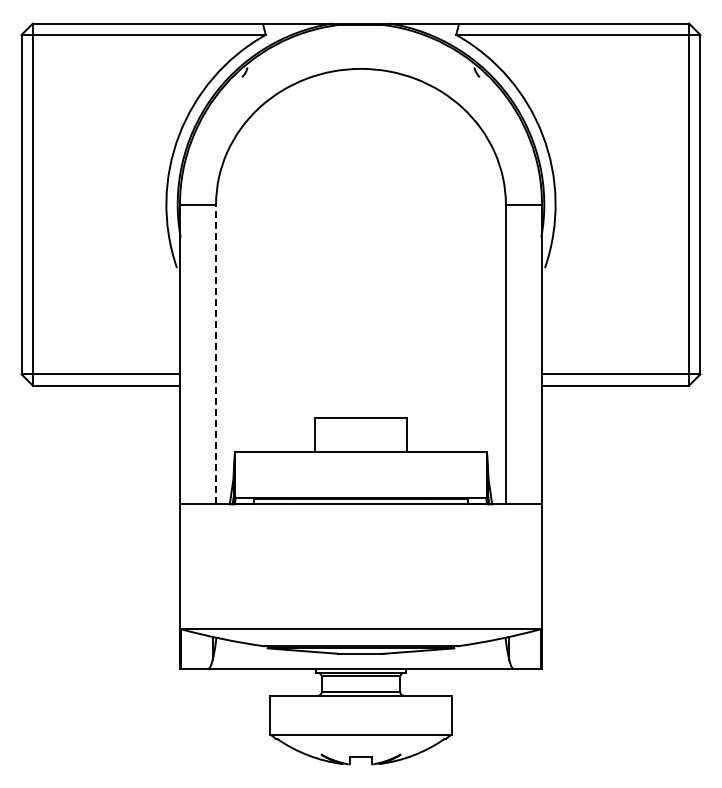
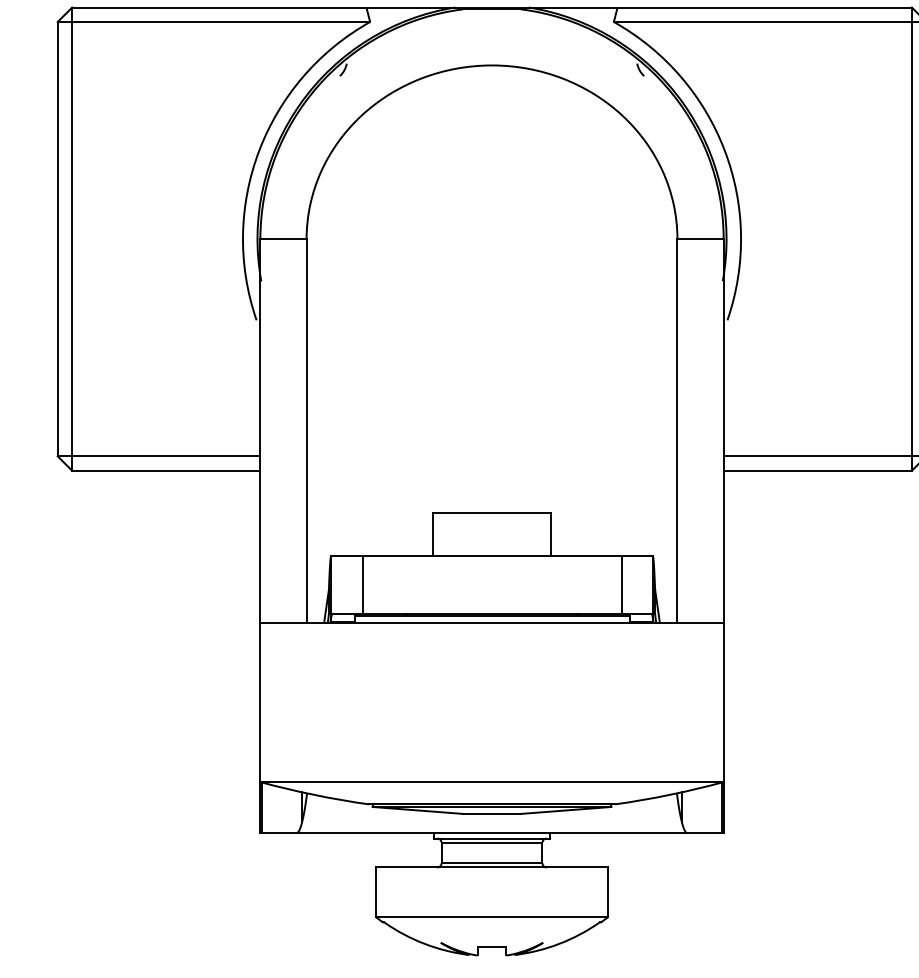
line: (216, 354) -> (307, 430), dashed -> solid
line: (259, 474) -> (362, 584), added
line: (462, 474) -> (621, 584), added

